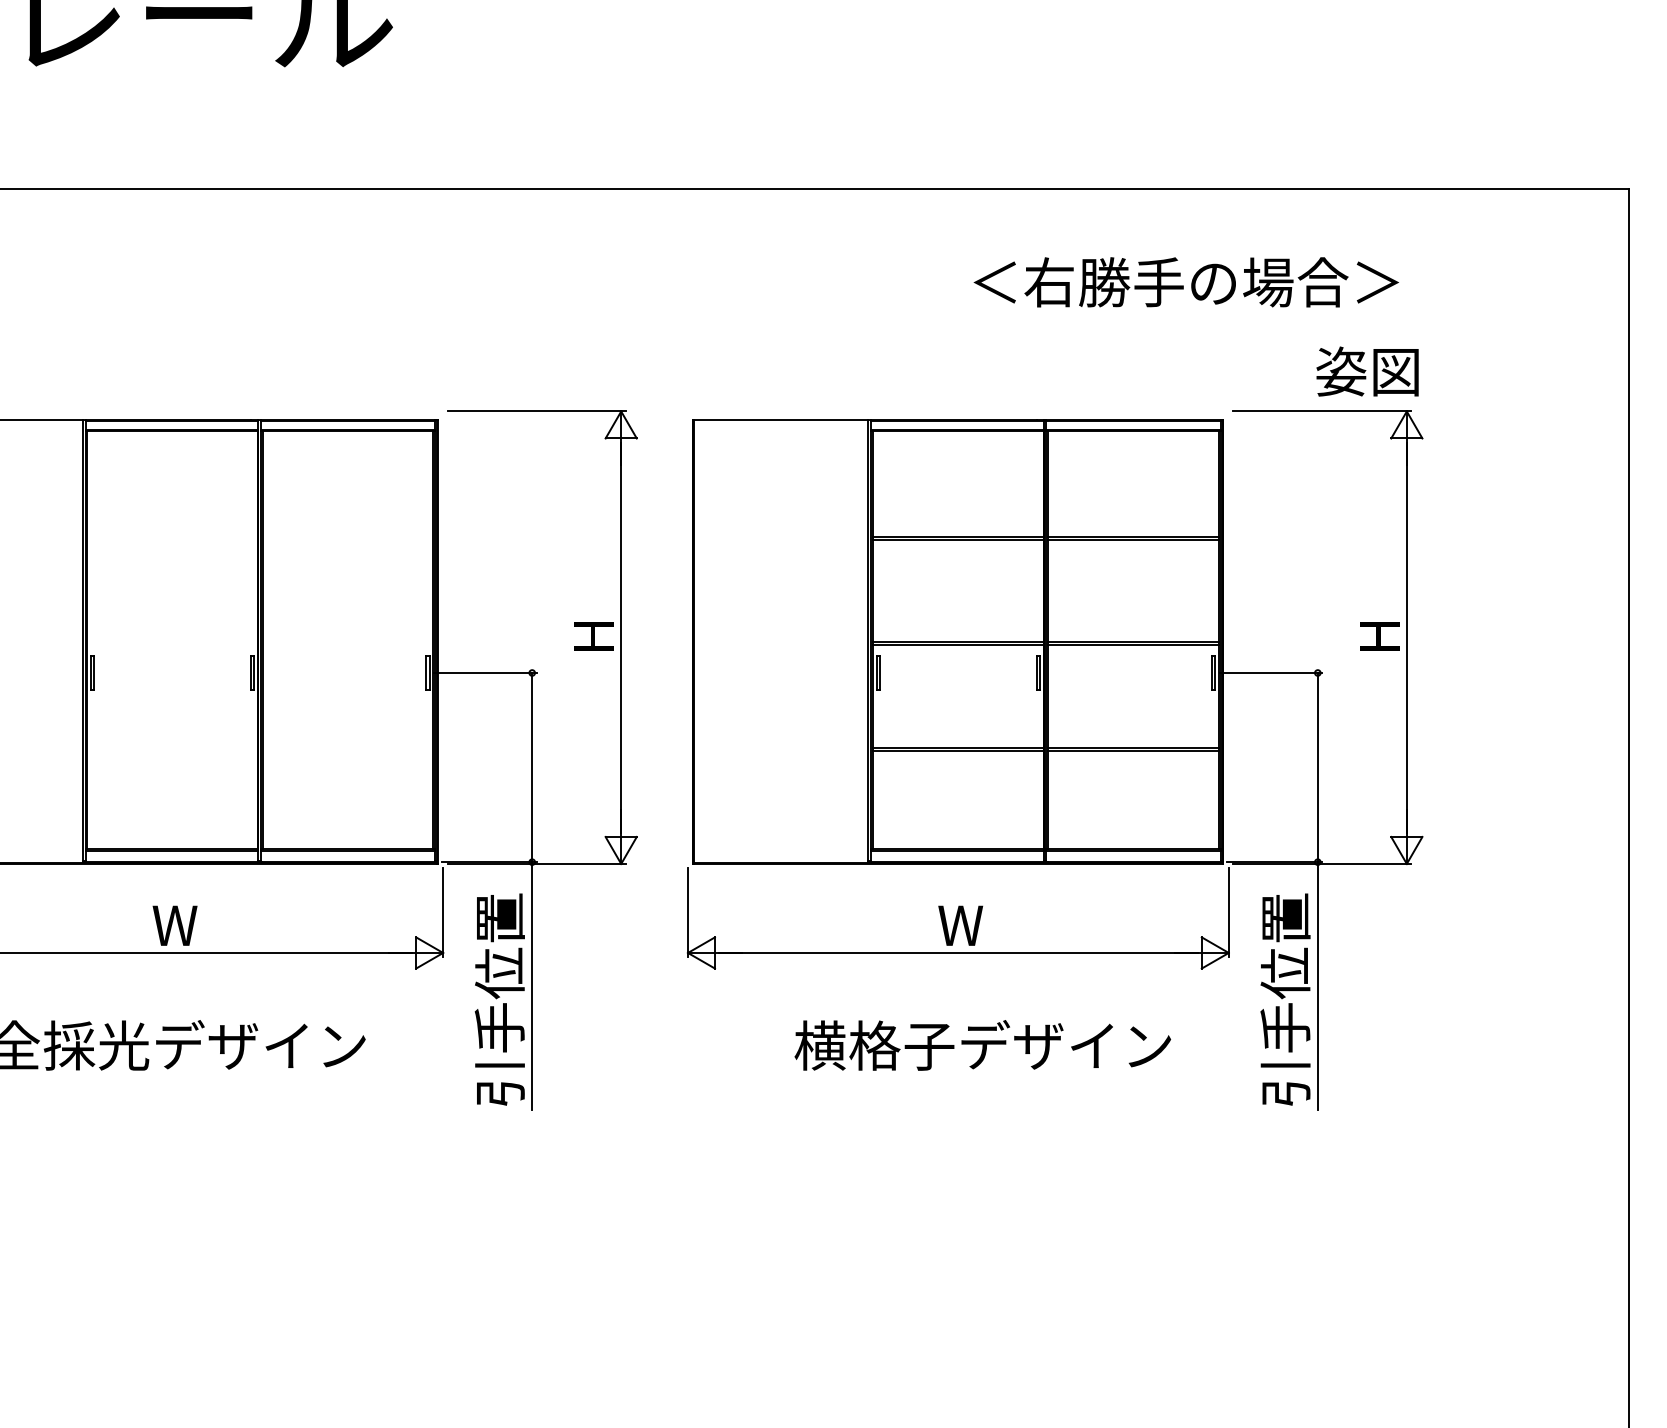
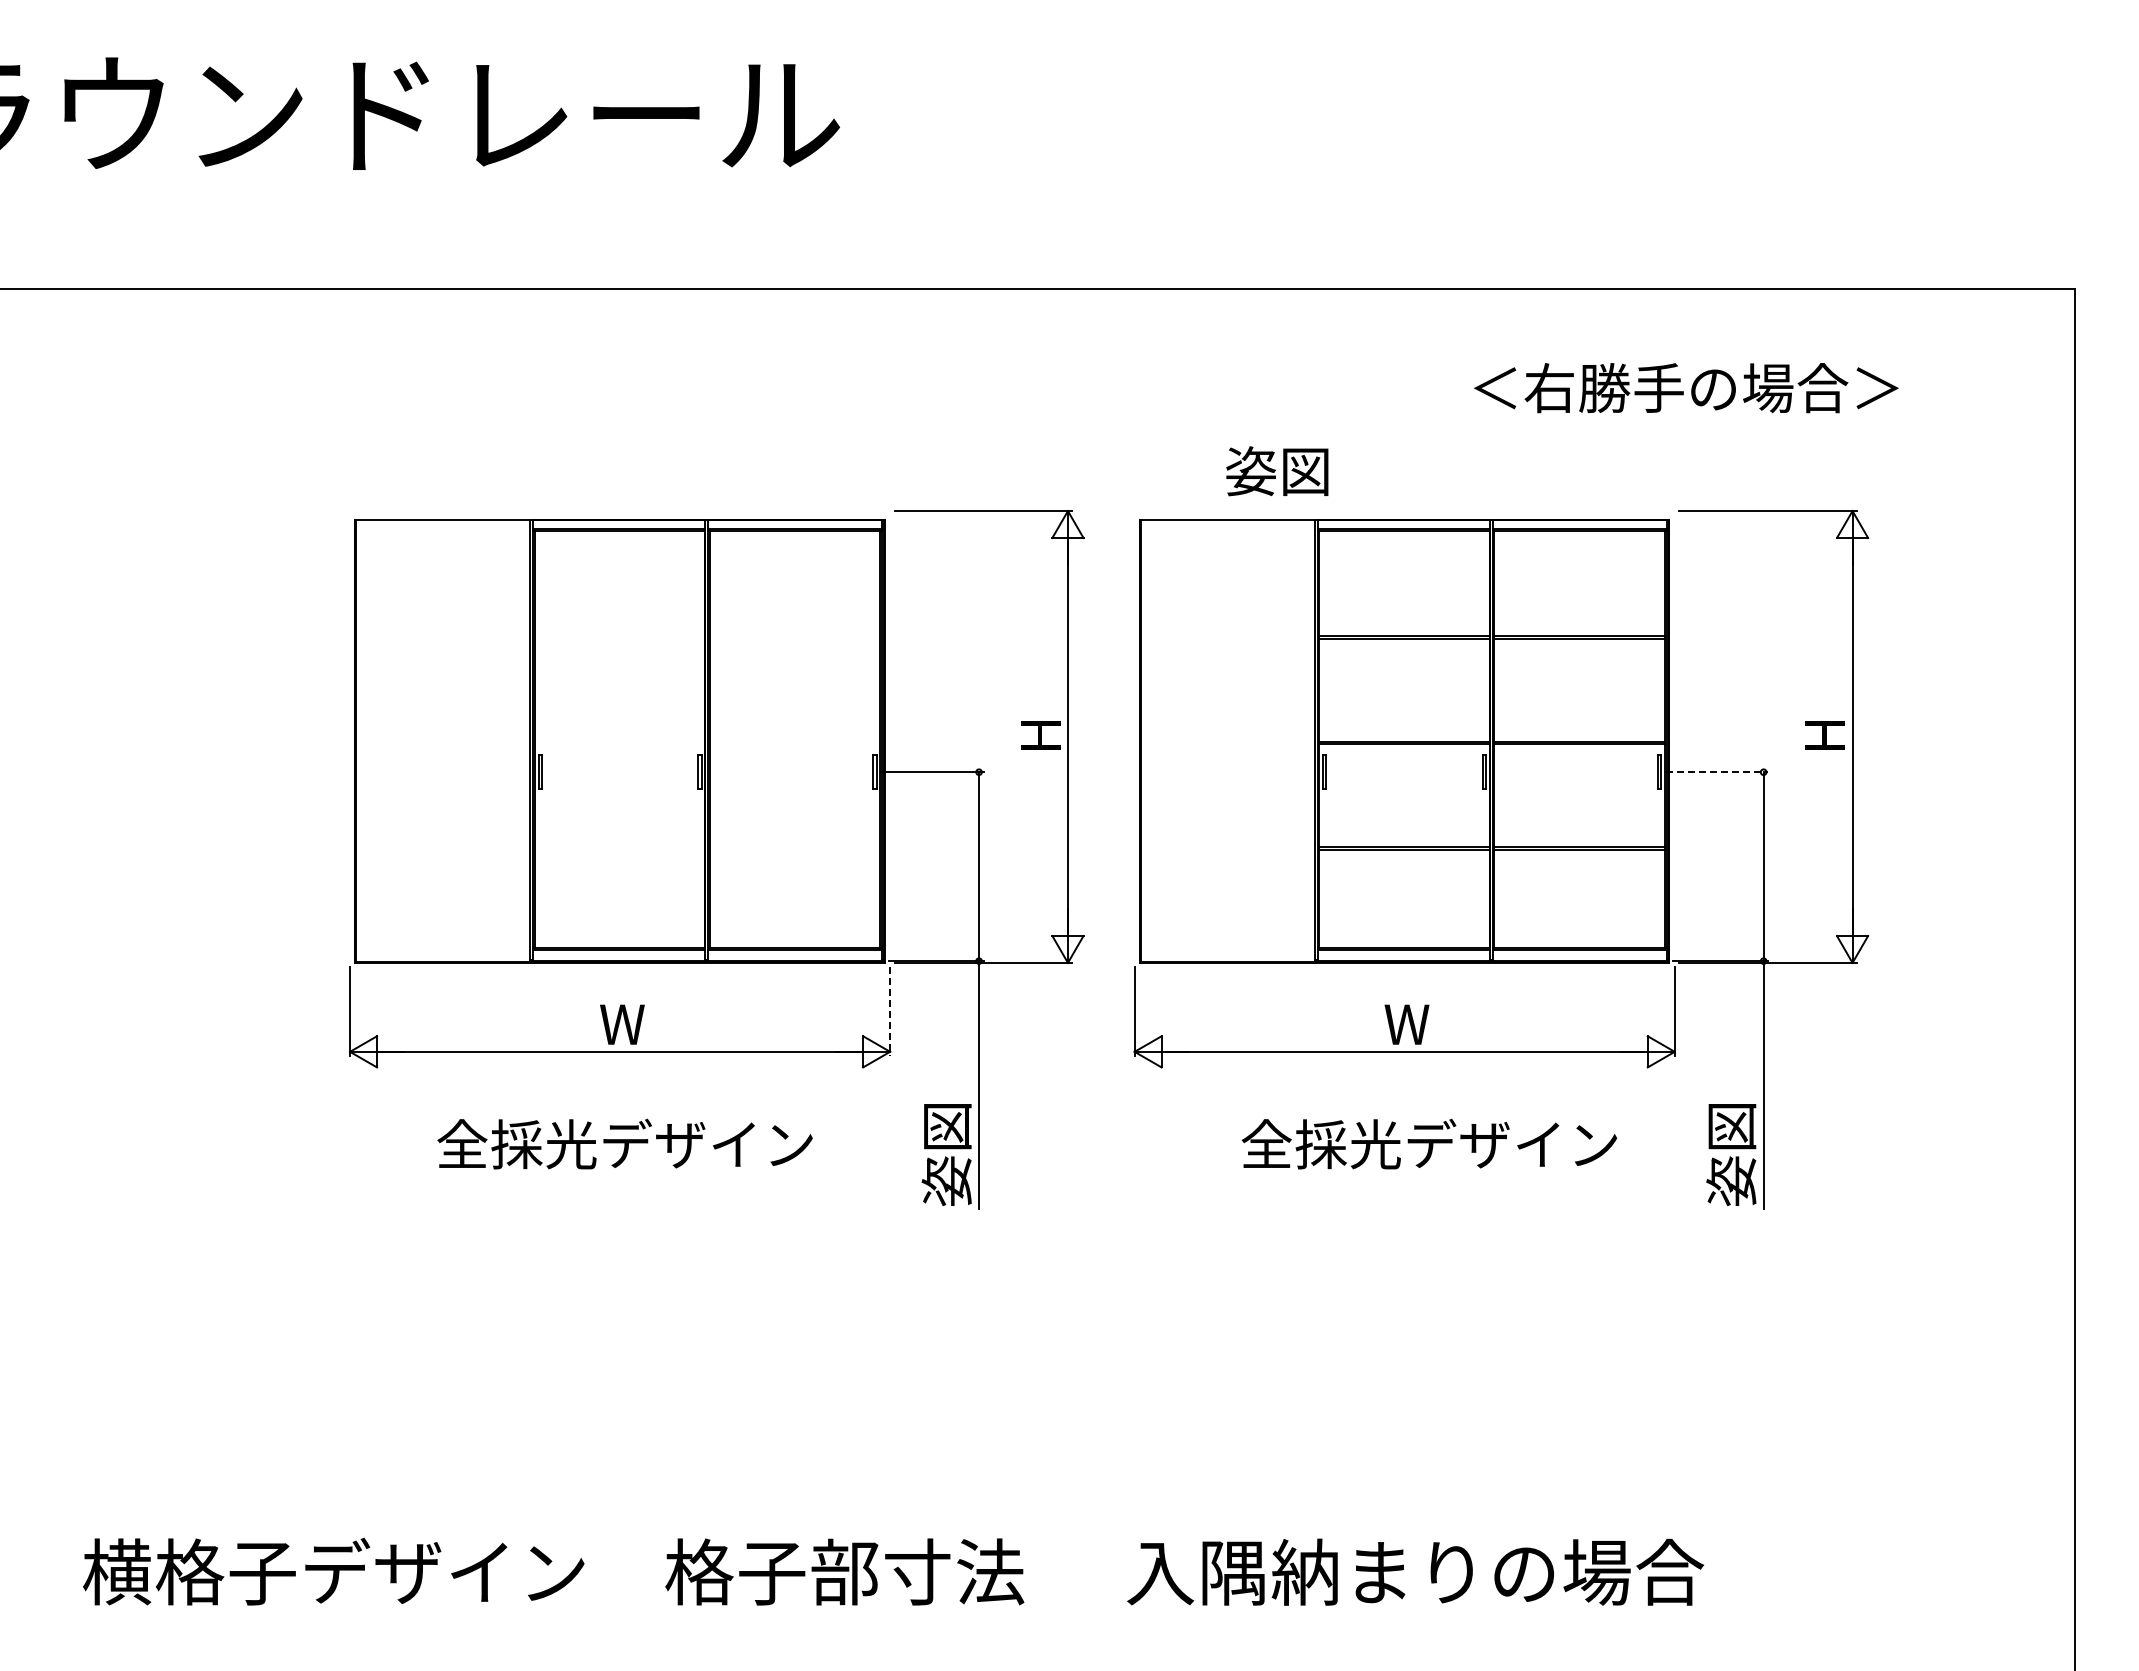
text: (1186, 282) -> (1686, 388), moved
text: (1367, 371) -> (1277, 471), moved
line: (1271, 673) -> (1717, 772), solid -> dashed
line: (443, 913) -> (890, 1012), solid -> dashed
text: (499, 999) -> (946, 1098), 引手位置 -> 姿図
text: (1285, 1000) -> (1731, 1099), 引手位置 -> 姿図
text: (874, 1045) -> (1320, 1144), 横格子デザイン -> 全採光デザイン

